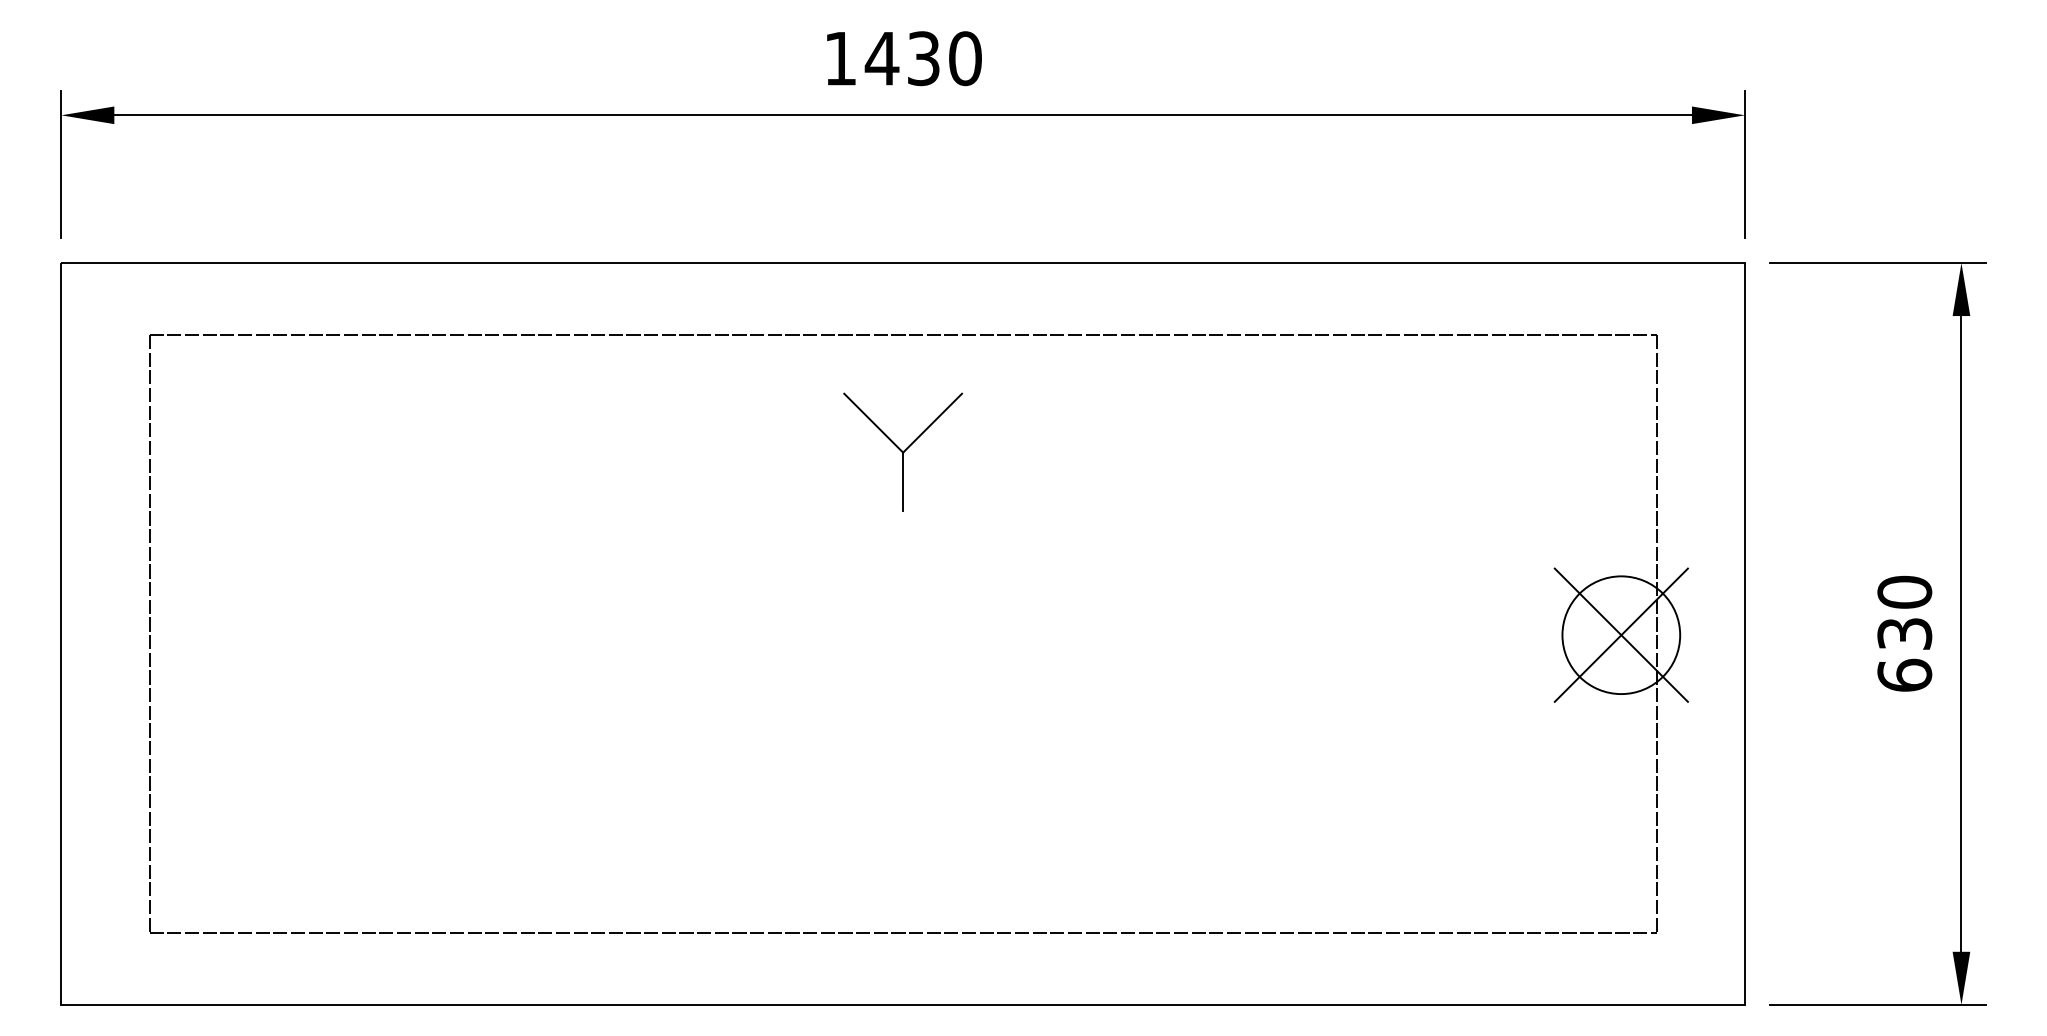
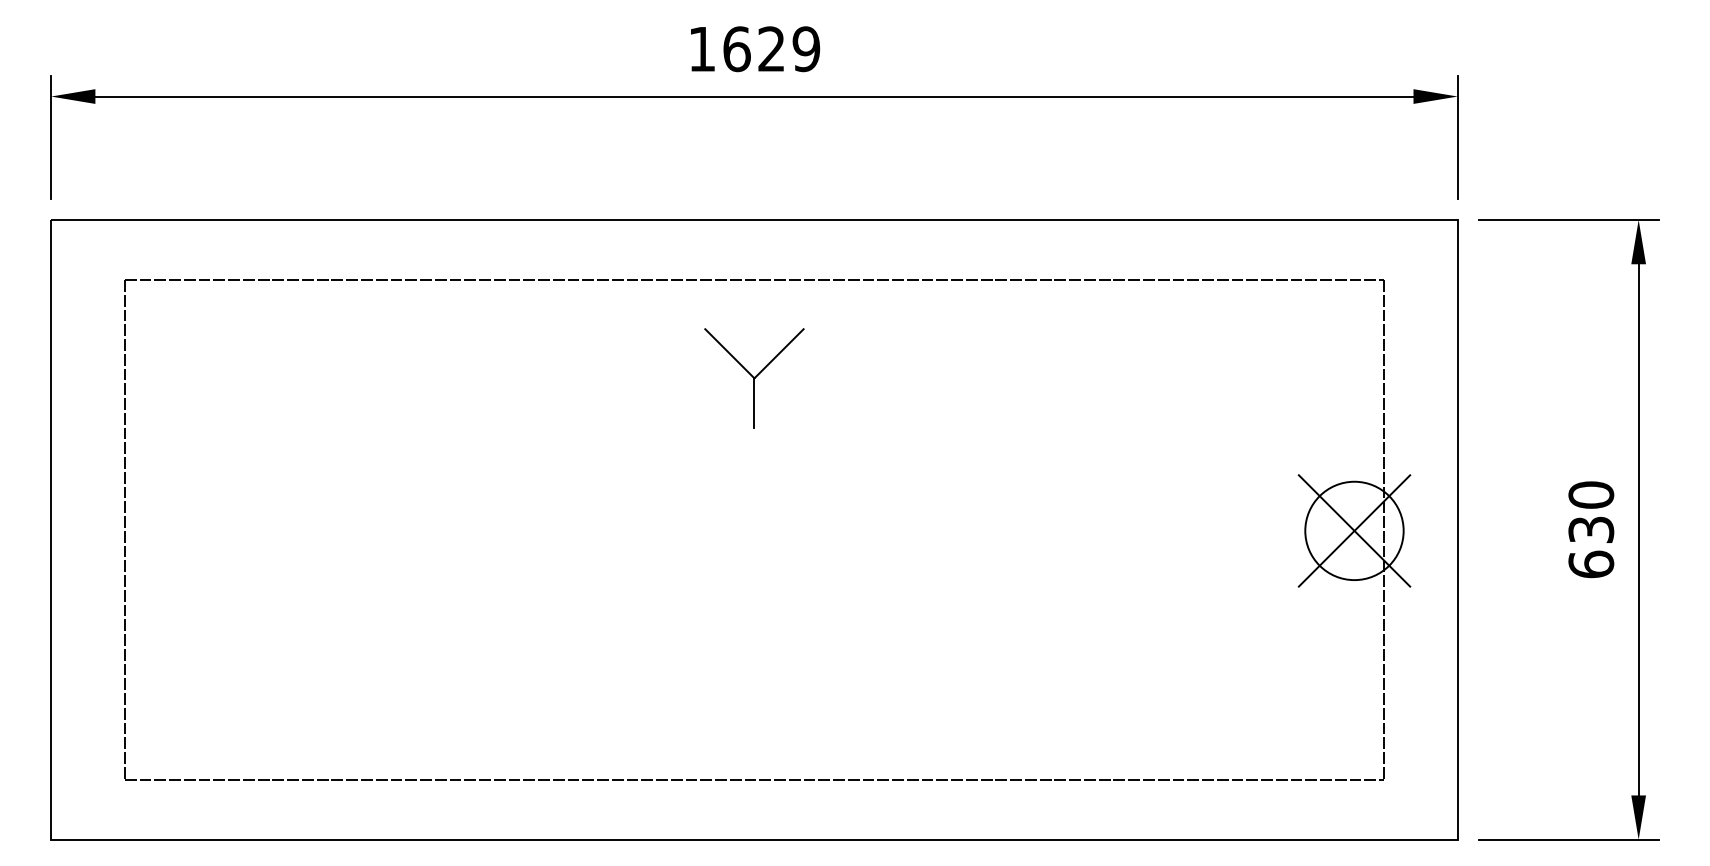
text: (922, 58) -> (770, 49), 1430 -> 1629

